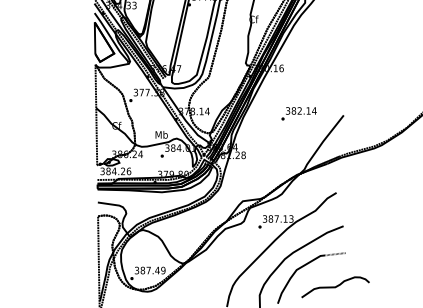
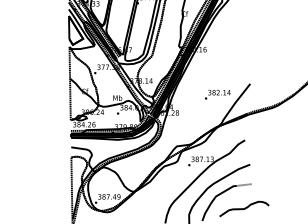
text: (298, 113) -> (217, 94), moved

